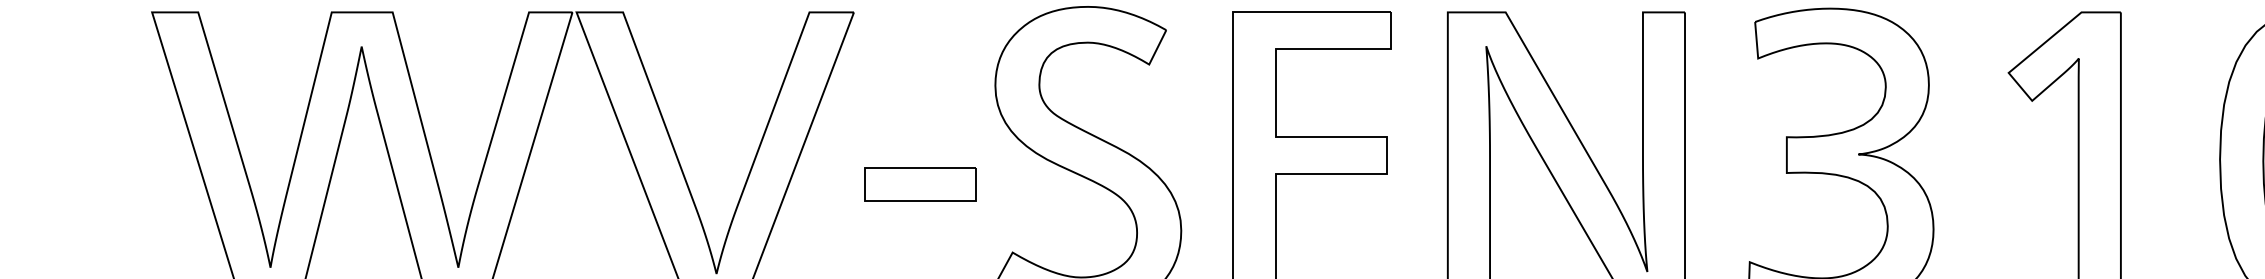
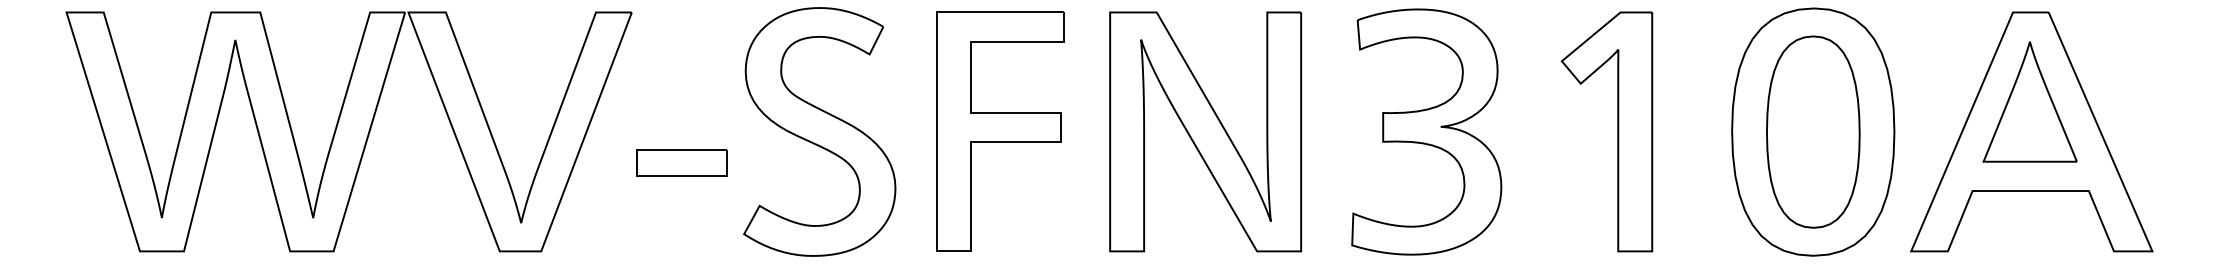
part: (919, 183) -> (681, 162), moved

